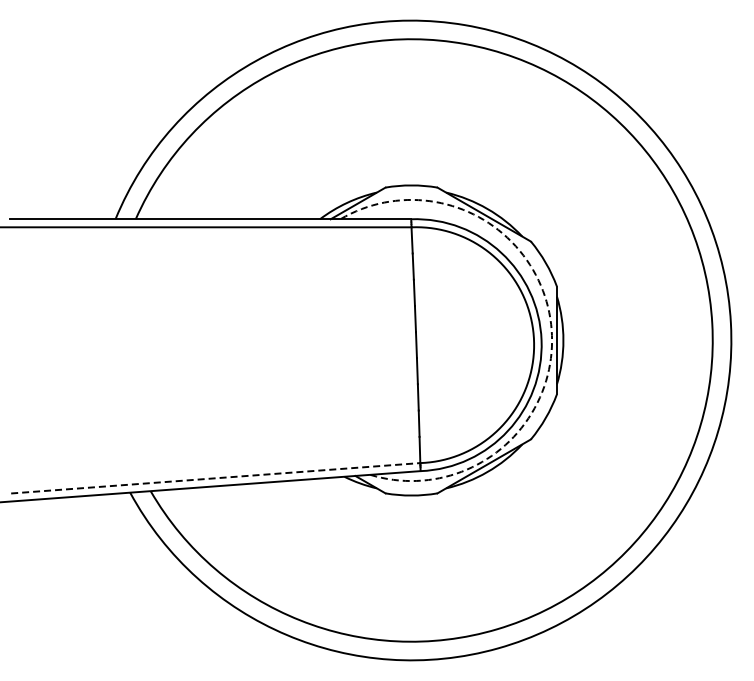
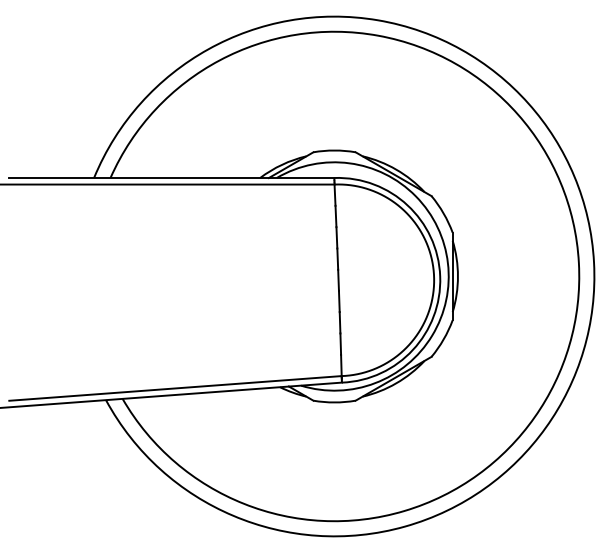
arc: (551, 324) -> (448, 263), dashed -> solid
line: (216, 478) -> (176, 388), dashed -> solid

